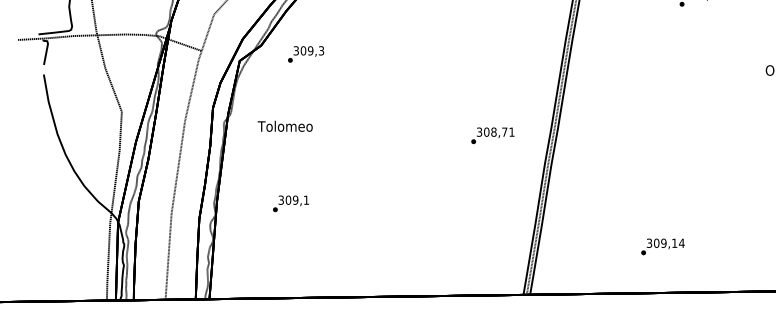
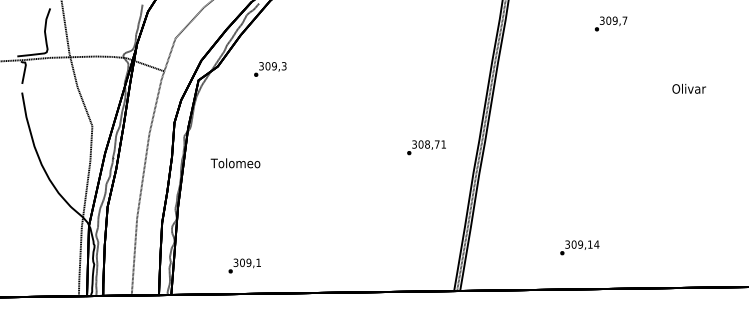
text: (306, 54) -> (270, 69), moved
text: (285, 126) -> (235, 163), moved
text: (290, 203) -> (244, 265), moved

